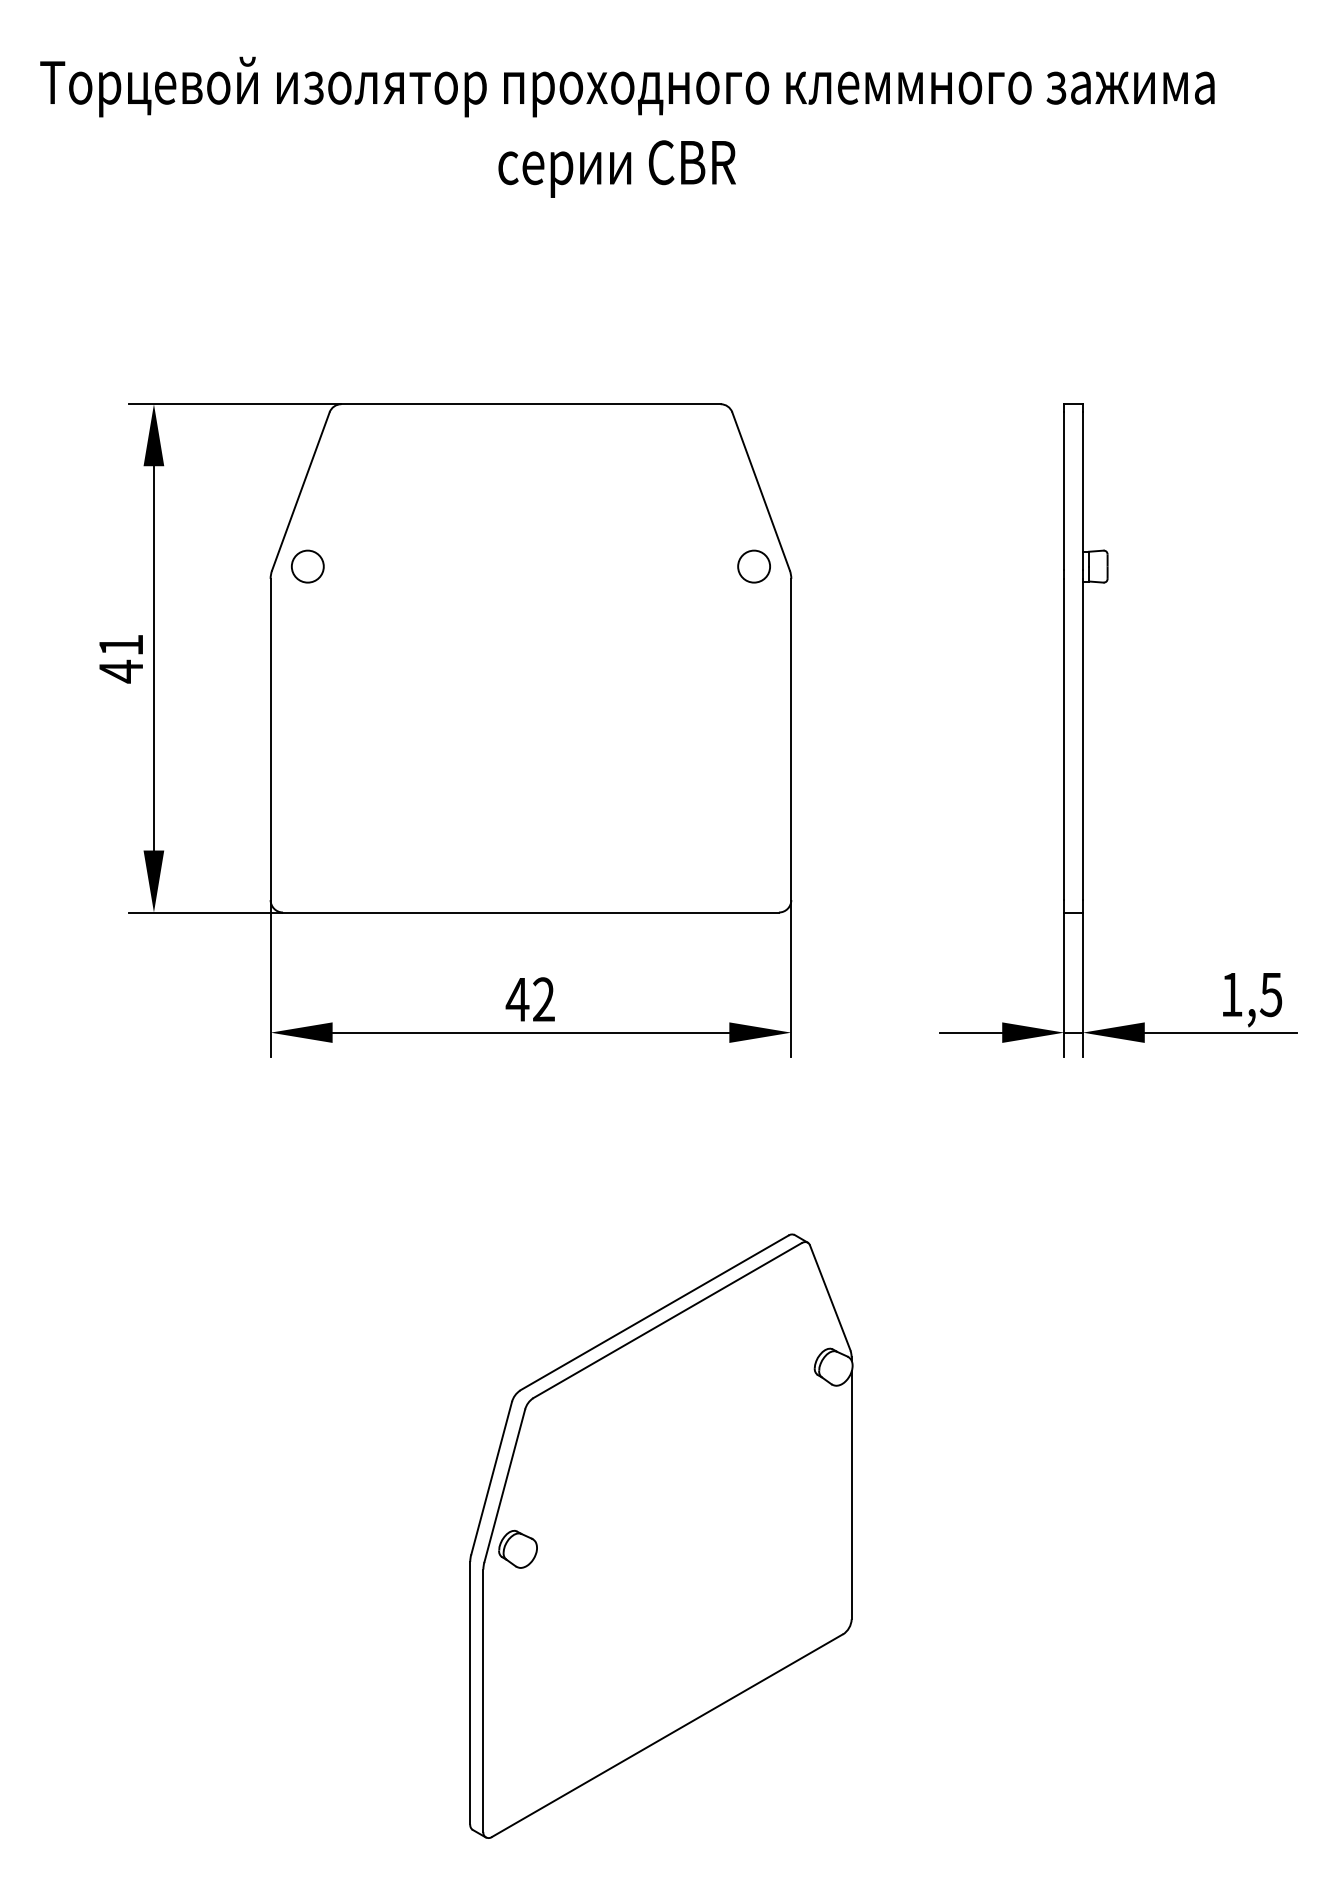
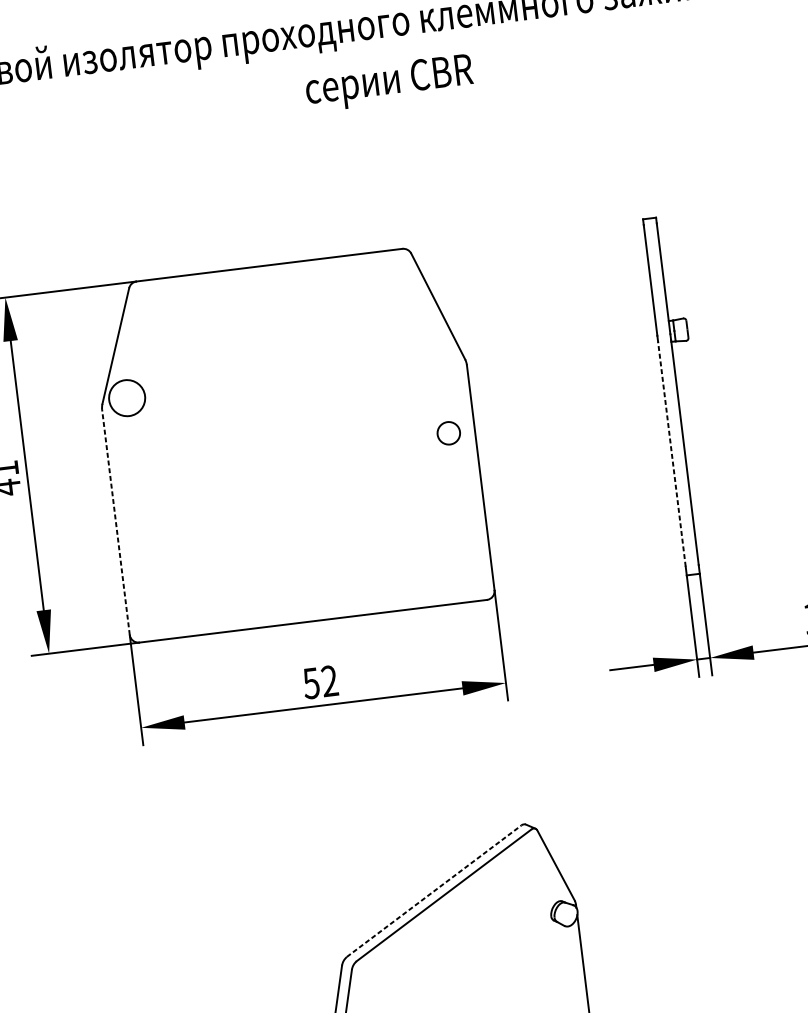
text: (616, 168) -> (389, 82), moved
circle: (307, 566) -> (126, 398), size x1.6
circle: (753, 566) -> (448, 433), moved
line: (270, 739) -> (115, 522), solid -> dashed
line: (1064, 739) -> (672, 454), solid -> dashed
text: (517, 1000) -> (311, 684), 42 -> 52
line: (654, 1313) -> (434, 891), solid -> dashed

